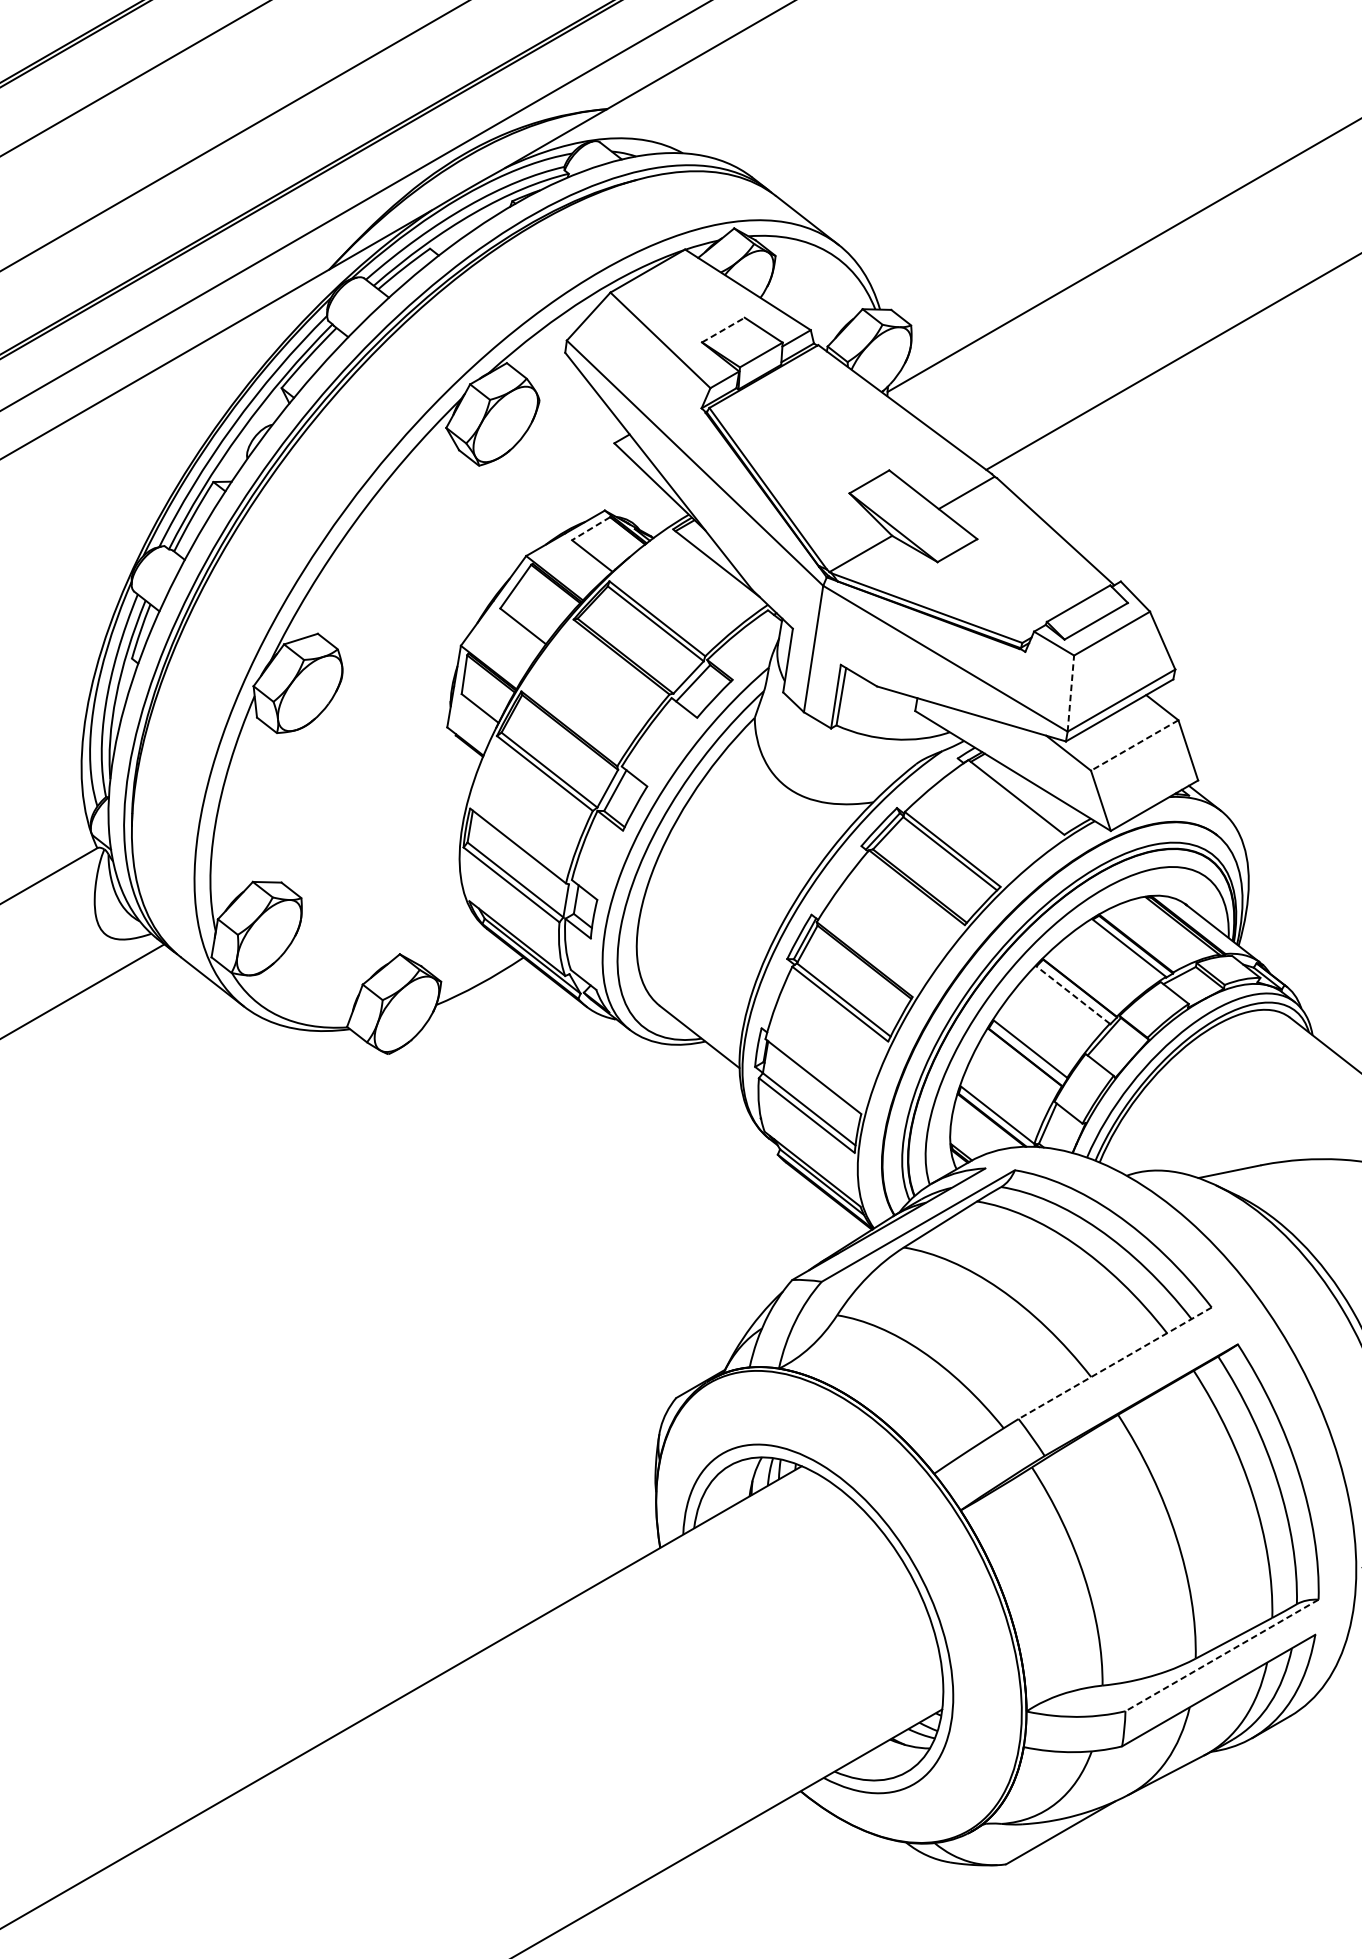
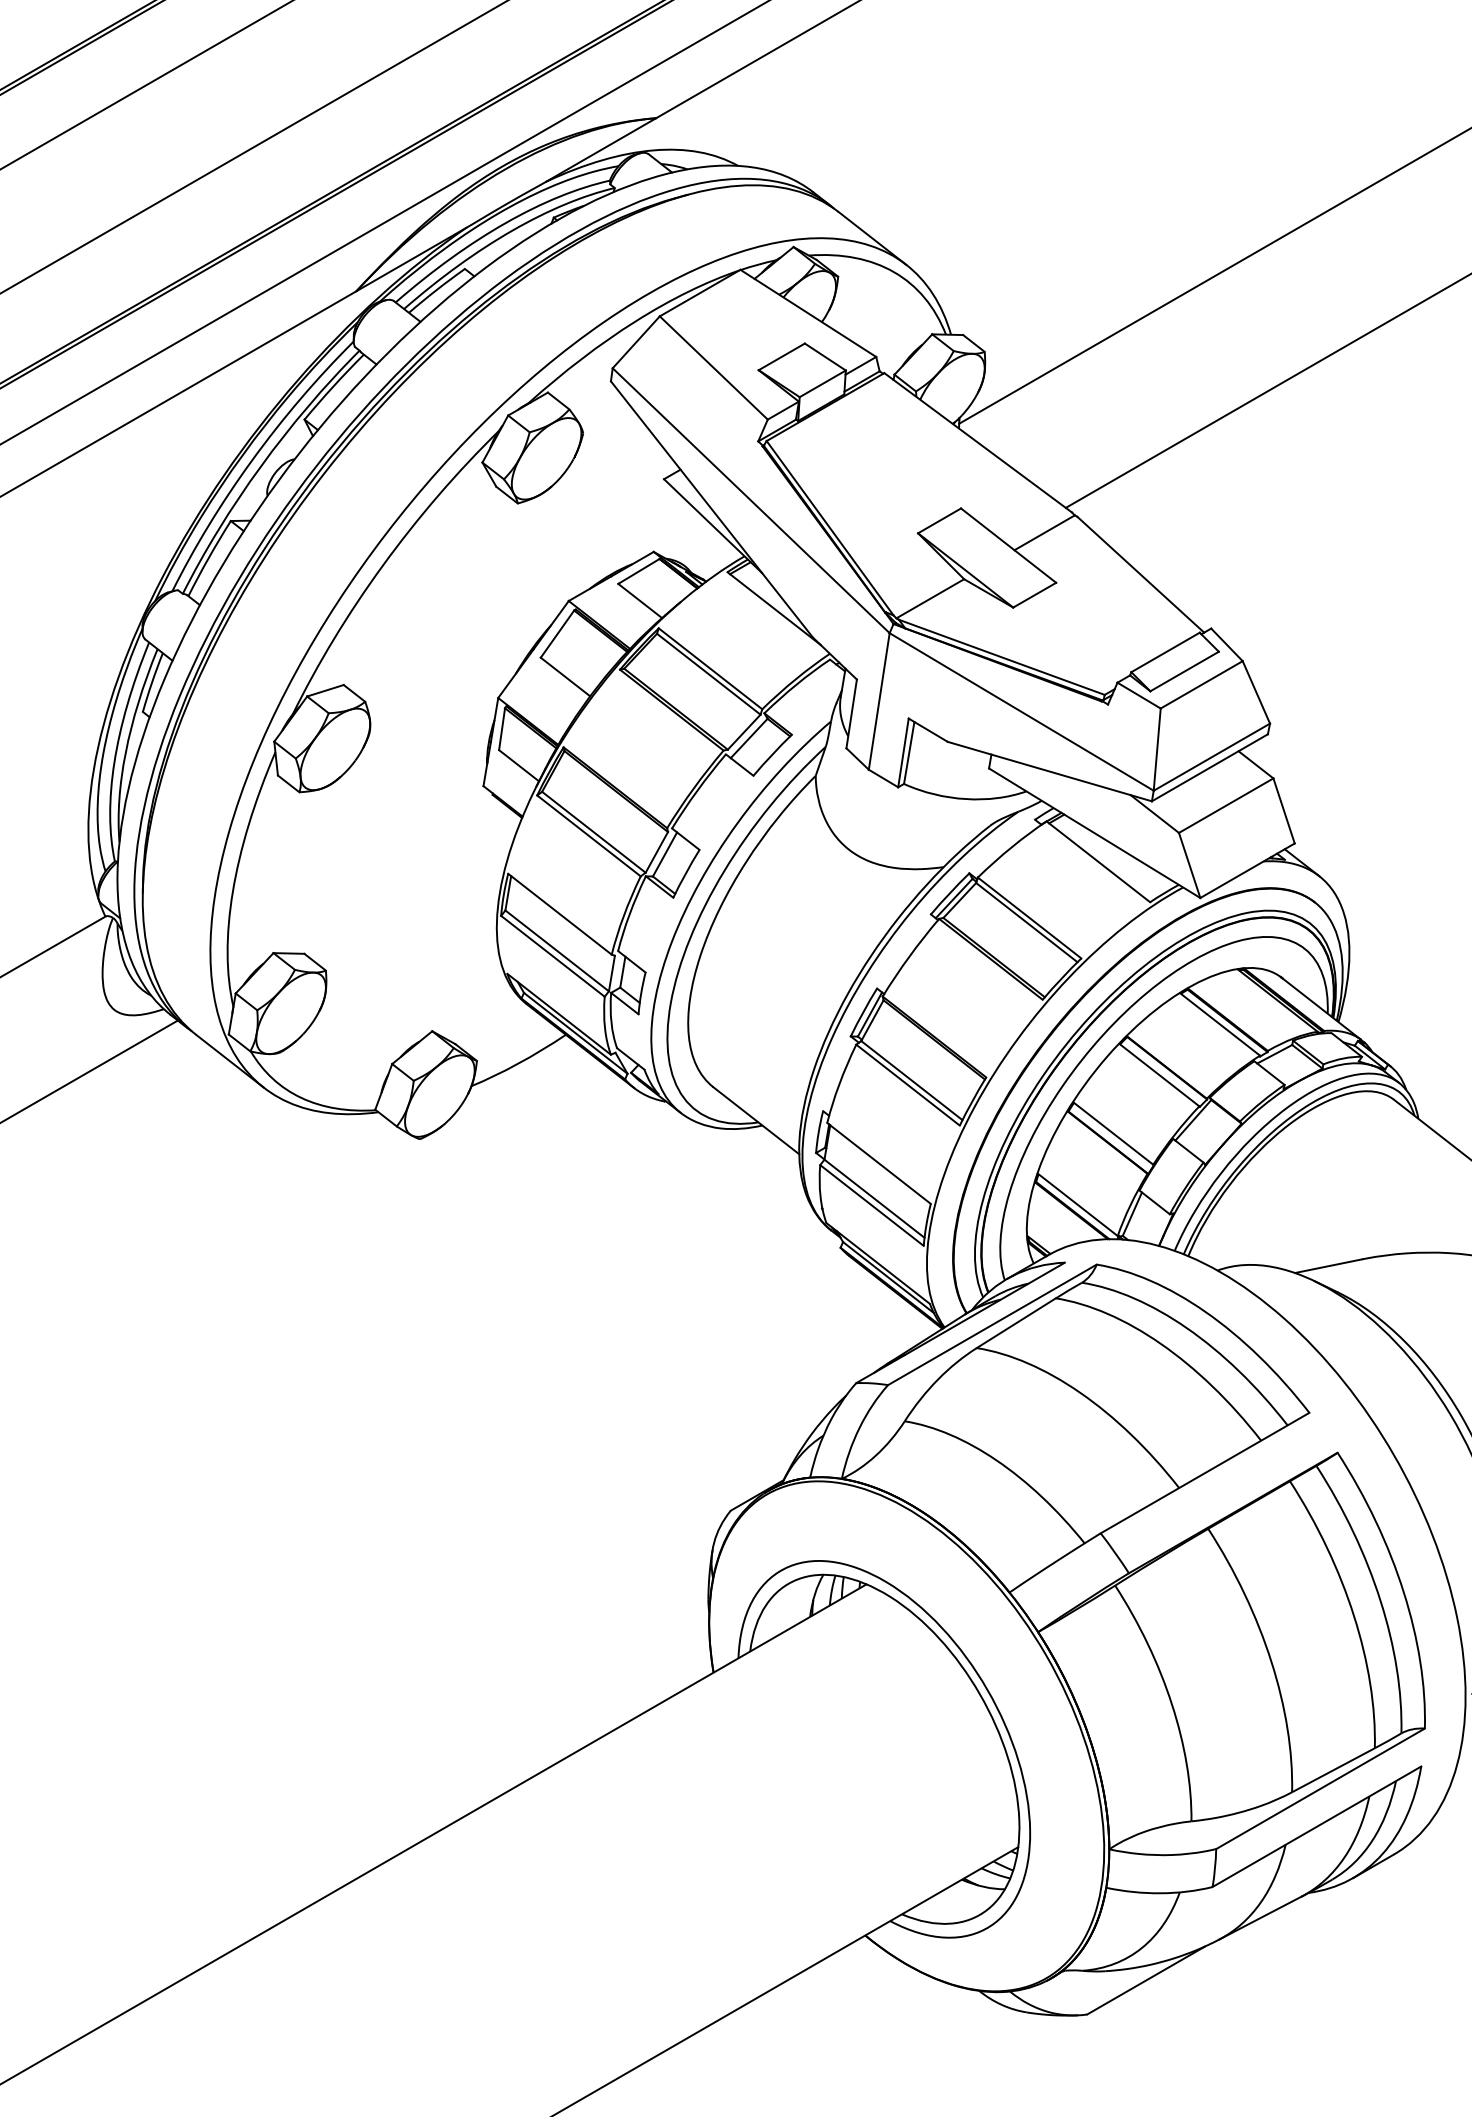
line: (723, 329) -> (781, 356), dashed -> solid
line: (590, 528) -> (638, 571), dashed -> solid
line: (1071, 693) -> (1157, 749), dashed -> solid
line: (1135, 745) -> (1226, 805), dashed -> solid
line: (1072, 995) -> (1159, 1075), dashed -> solid
line: (1114, 1363) -> (1204, 1473), dashed -> solid
line: (1222, 1656) -> (1320, 1789), dashed -> solid

